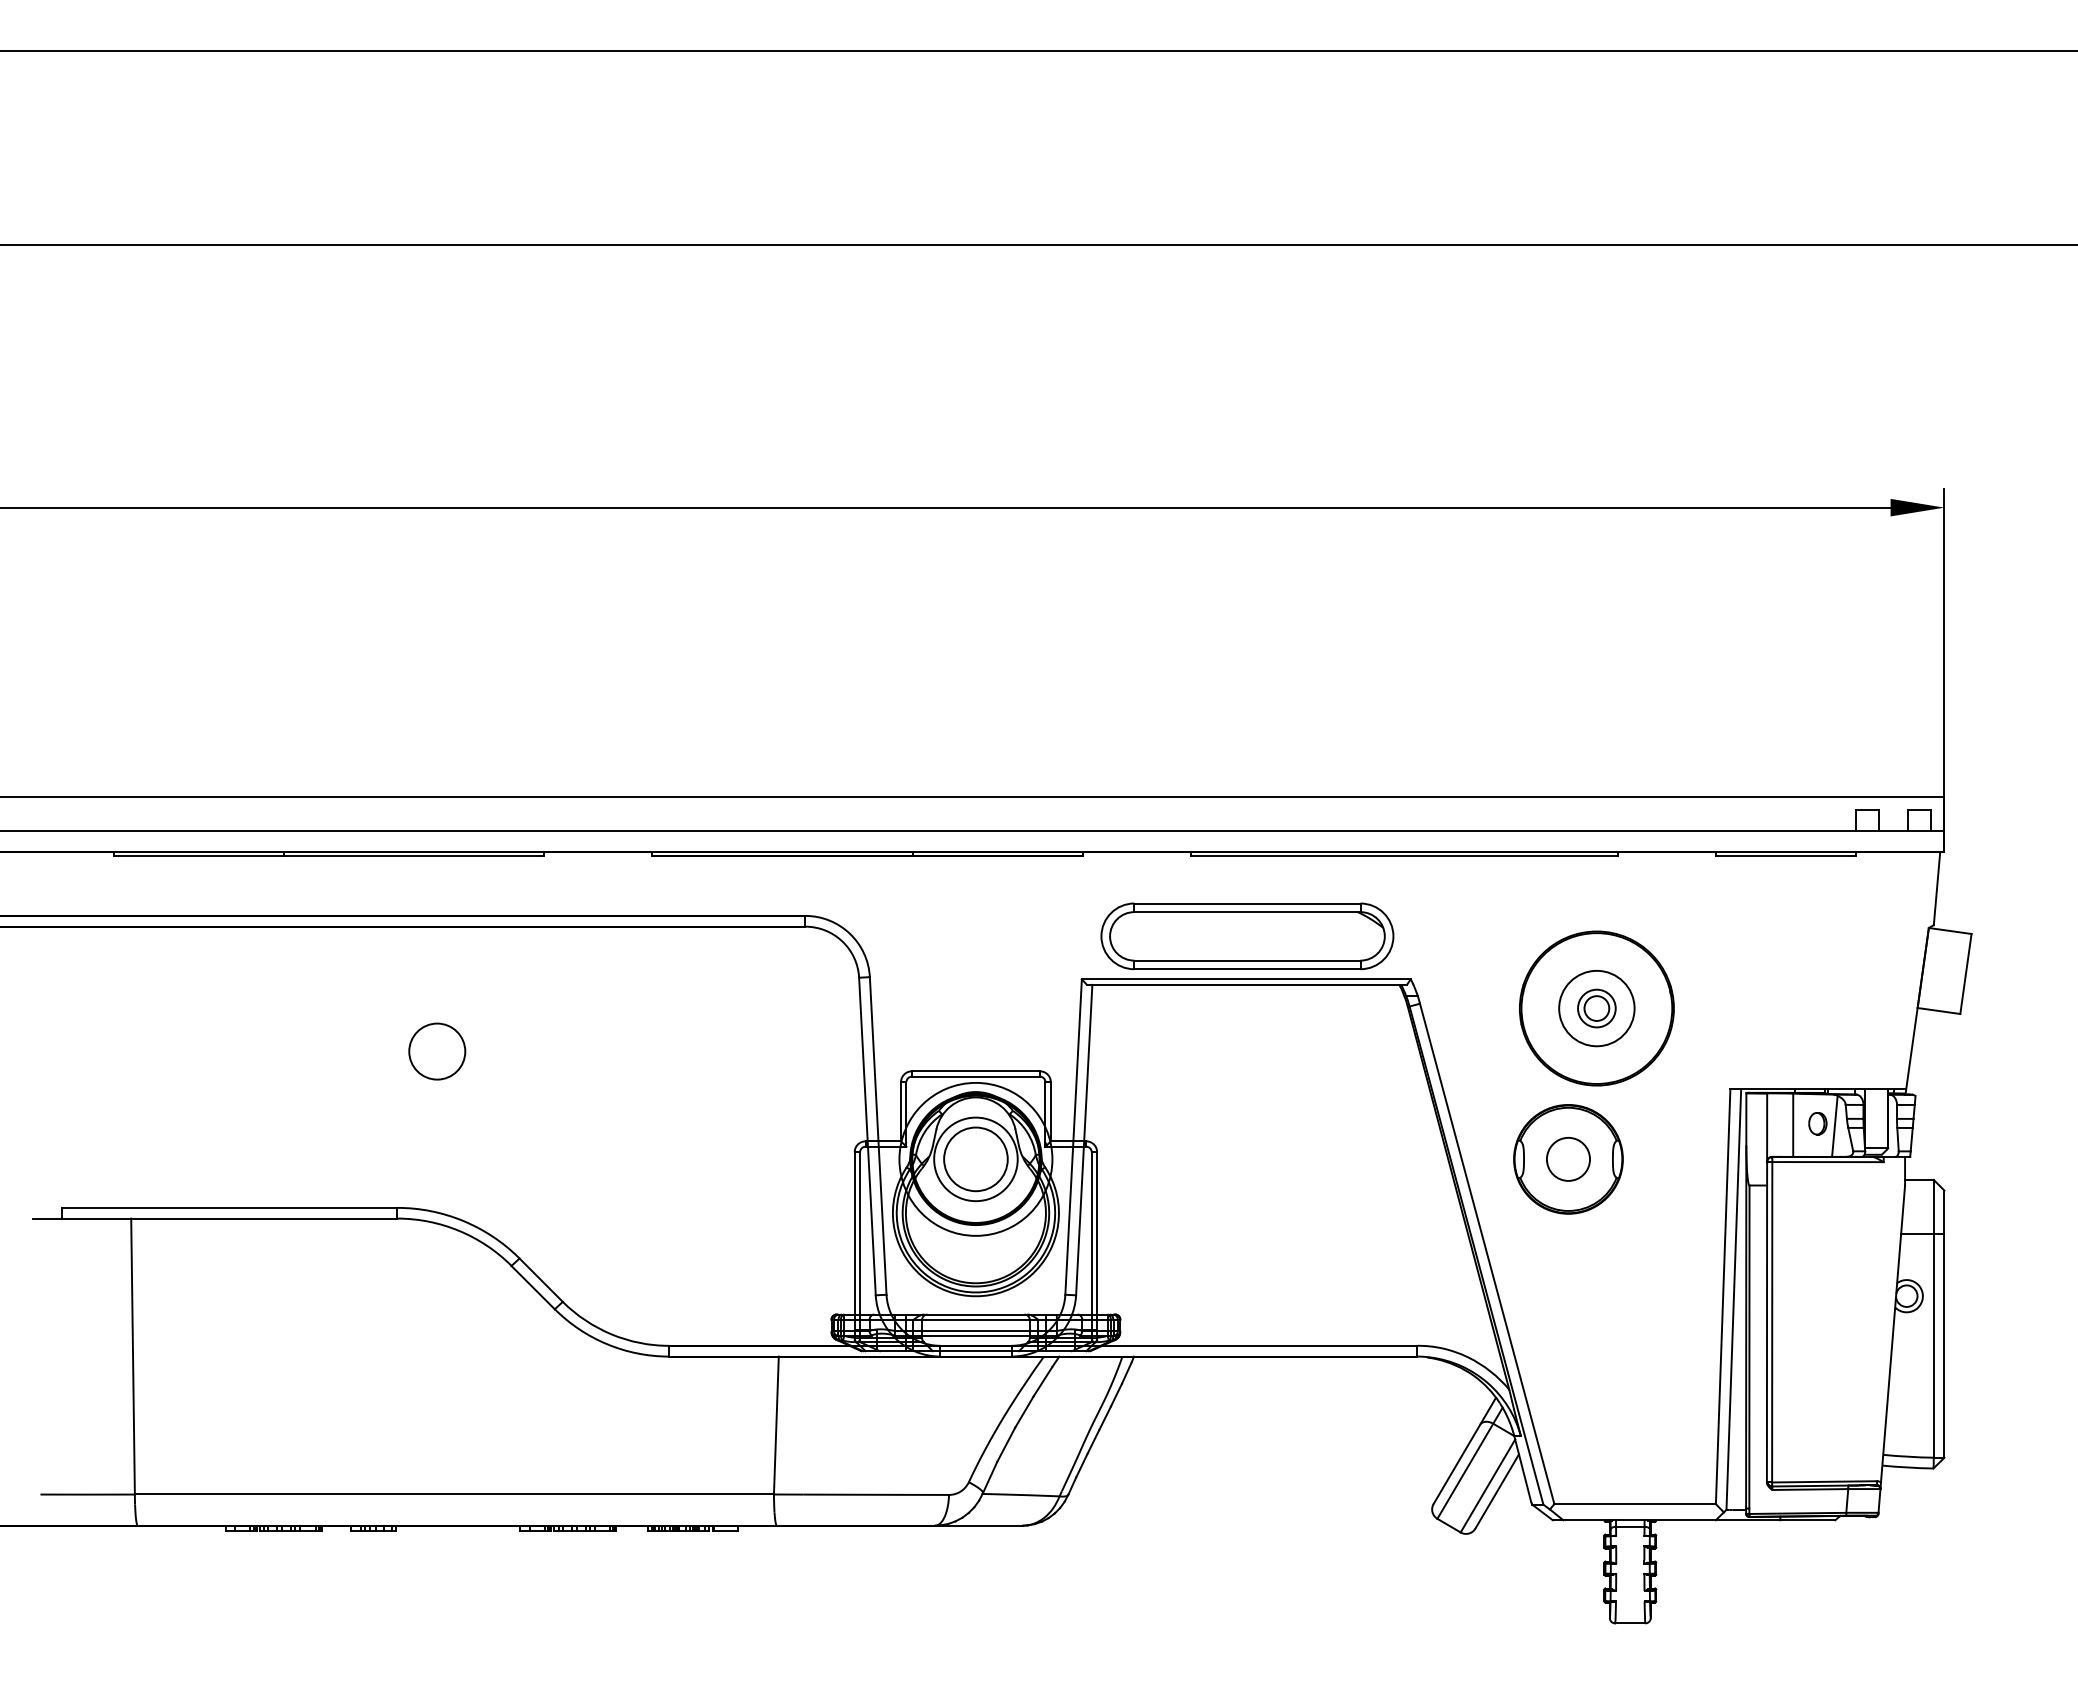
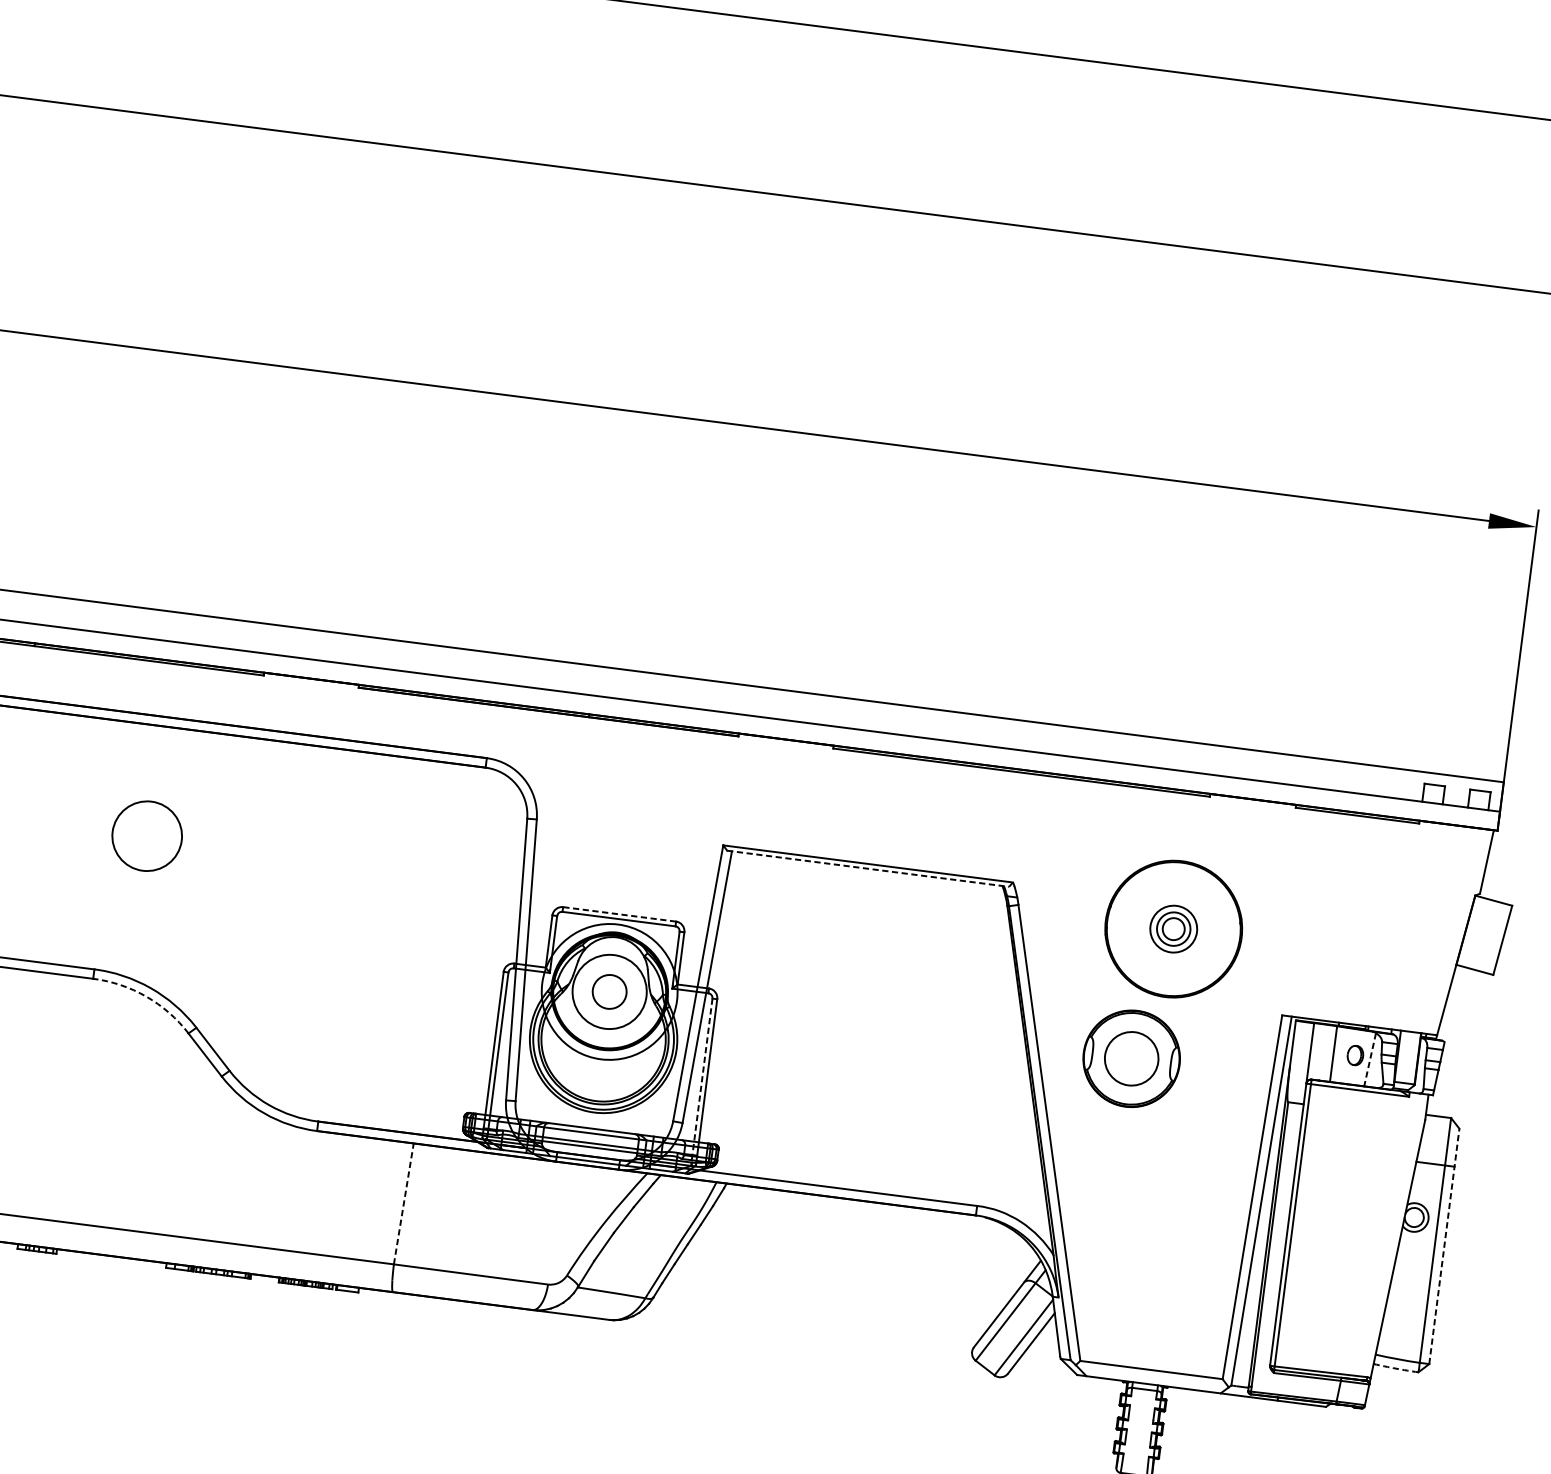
part: (1247, 936) -> (874, 826), removed
line: (1246, 984) -> (867, 868), solid -> dashed
circle: (1596, 1008) -> (1173, 929), size x0.7
circle: (437, 1051) -> (147, 836), size x1.4
line: (975, 1071) -> (619, 914), solid -> dashed
line: (1834, 1126) -> (1369, 1059), solid -> dashed
circle: (1568, 1158) -> (1131, 1058), size x1.4
circle: (975, 1159) -> (609, 991), size x0.6
arc: (459, 1230) -> (146, 996), solid -> dashed
line: (1091, 1245) -> (701, 1080), solid -> dashed
line: (1944, 1324) -> (1444, 1246), solid -> dashed
line: (776, 1425) -> (403, 1203), solid -> dashed
arc: (1907, 1467) -> (1395, 1368), solid -> dashed

